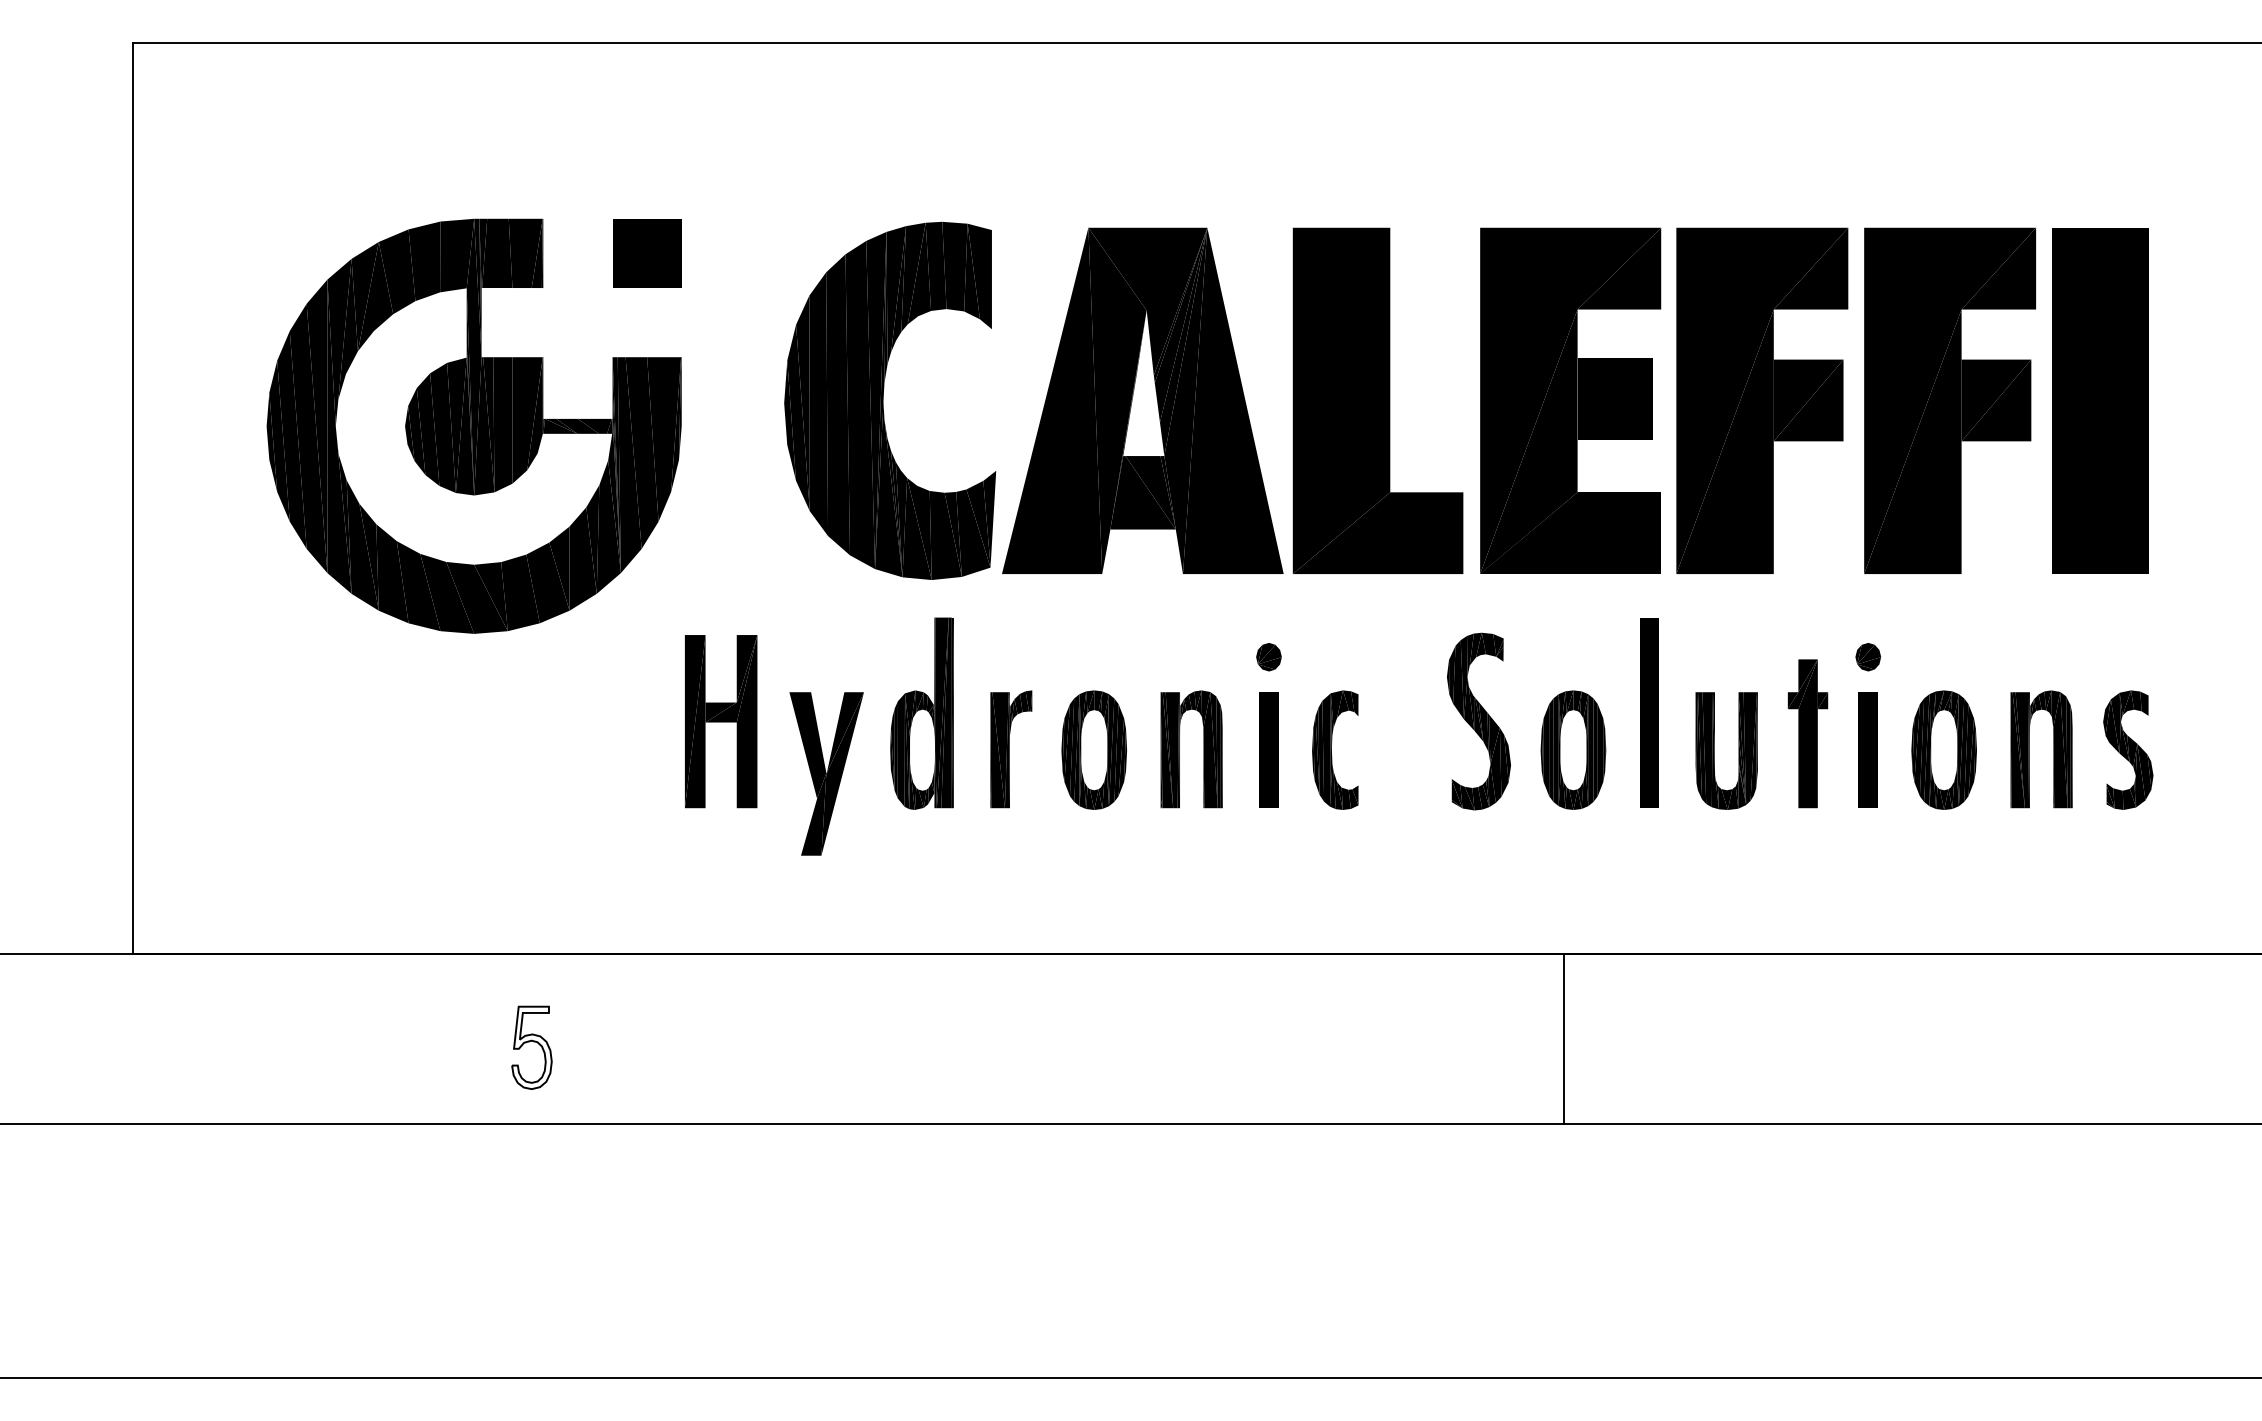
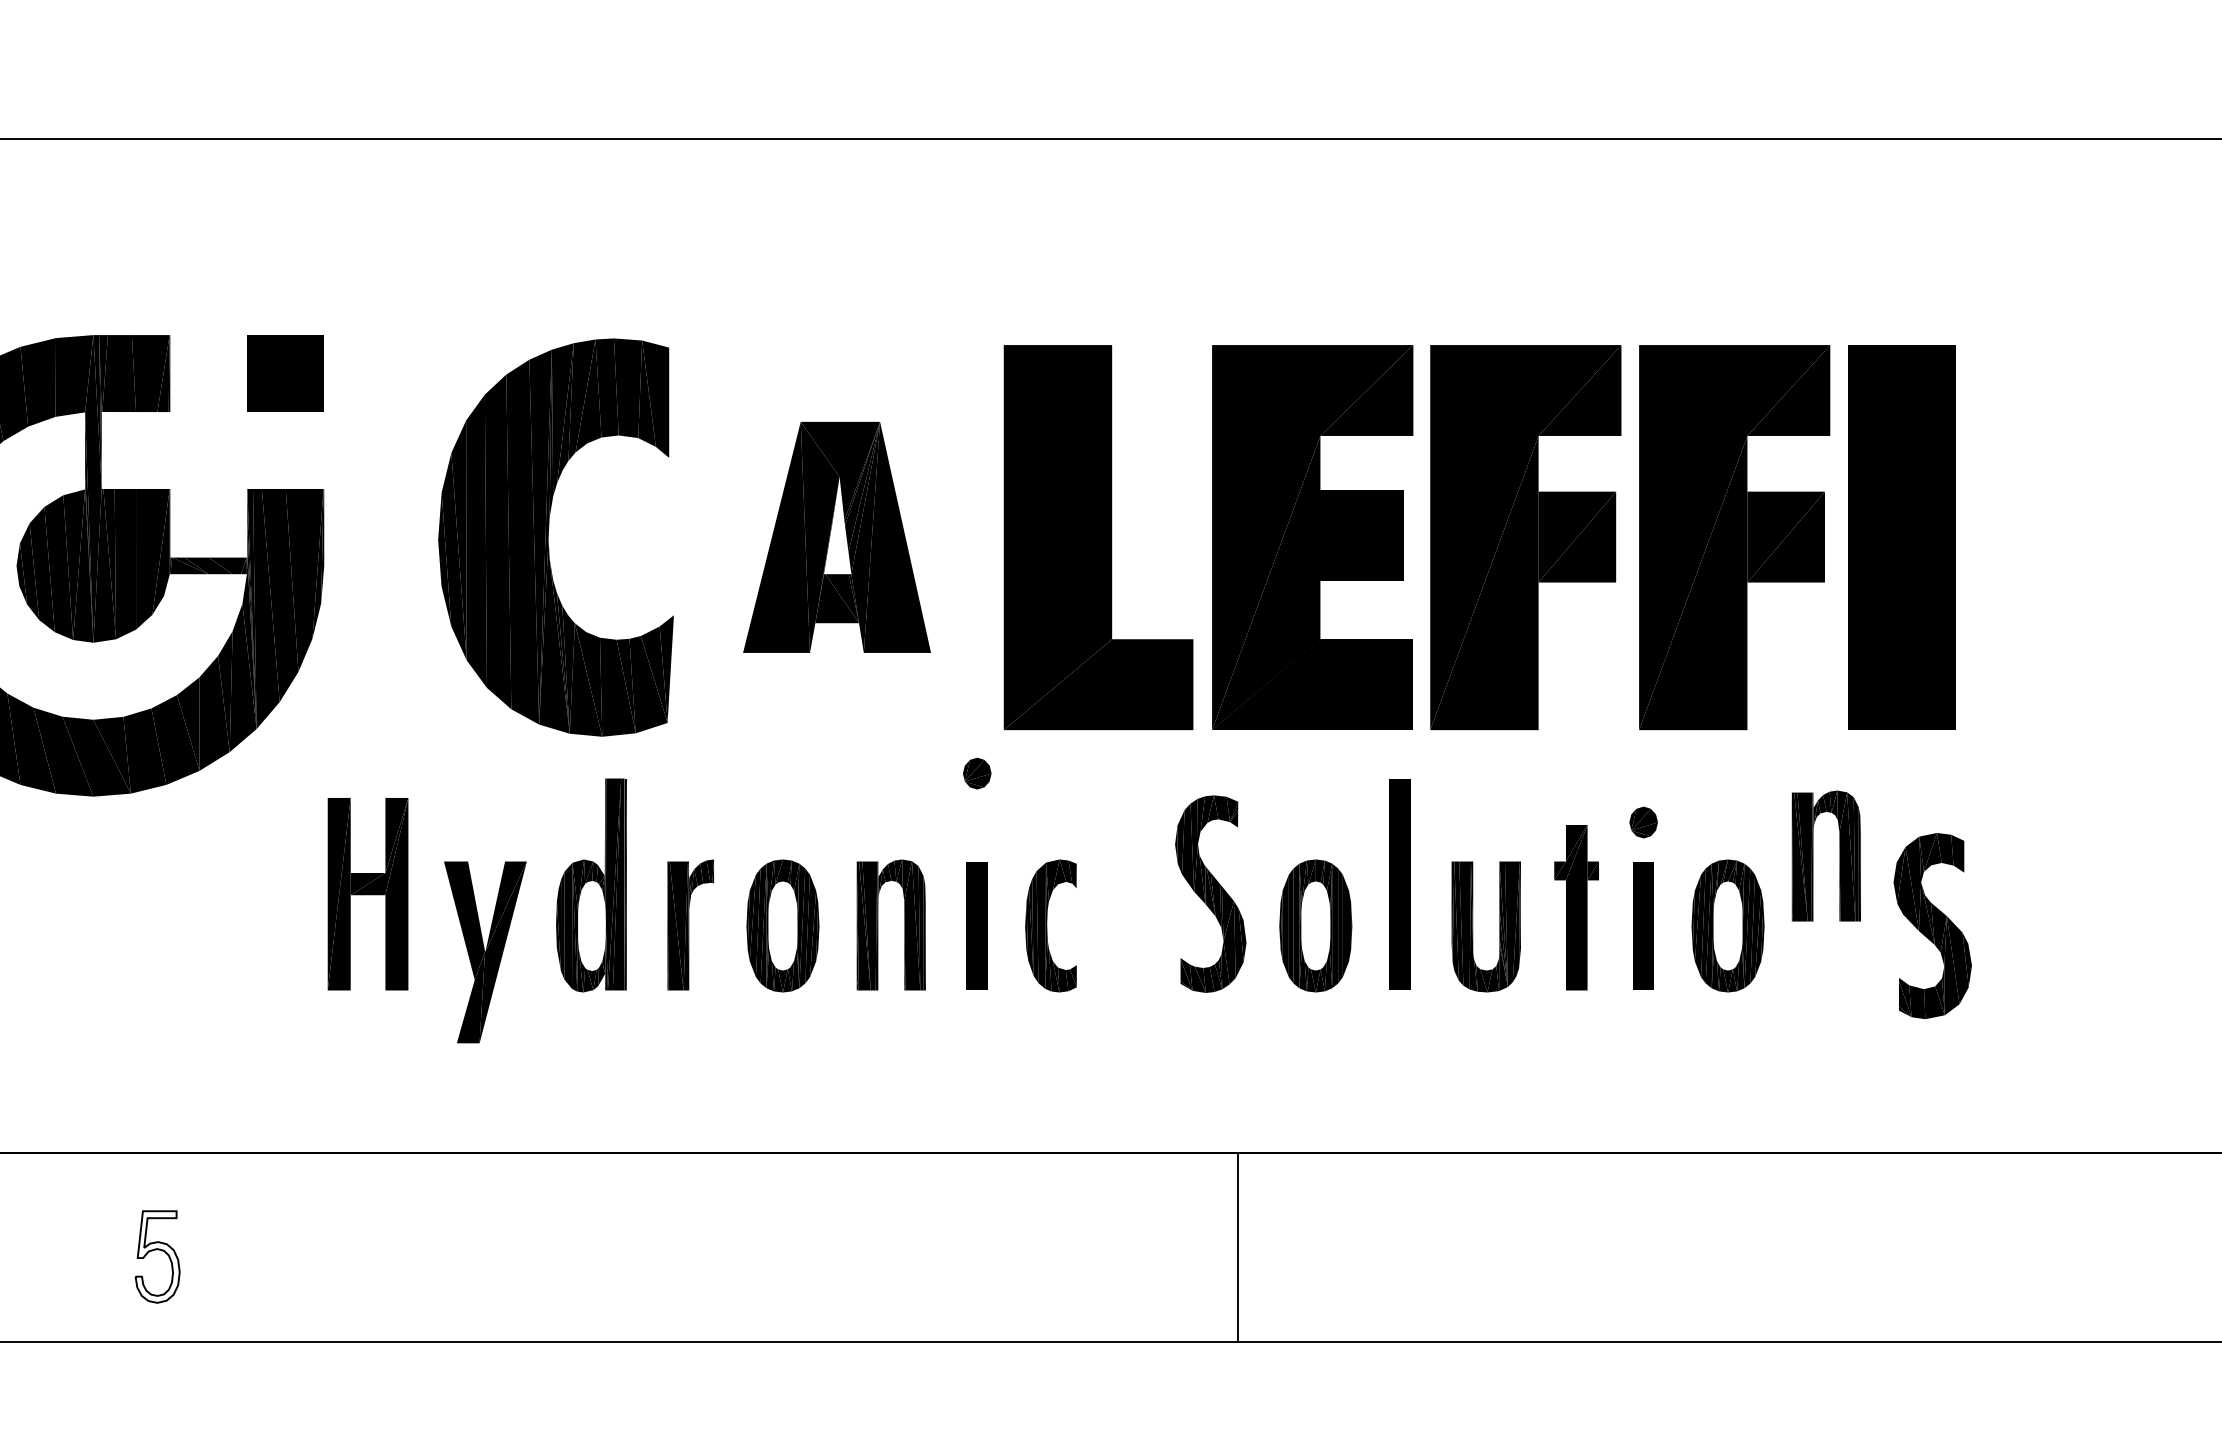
part: (1142, 400) -> (836, 537), size x0.6
part: (1268, 657) -> (976, 773), moved
part: (2029, 749) -> (1812, 856), moved
part: (2128, 749) -> (1933, 925), size x1.4
line: (1564, 1038) -> (1238, 1246), moved

